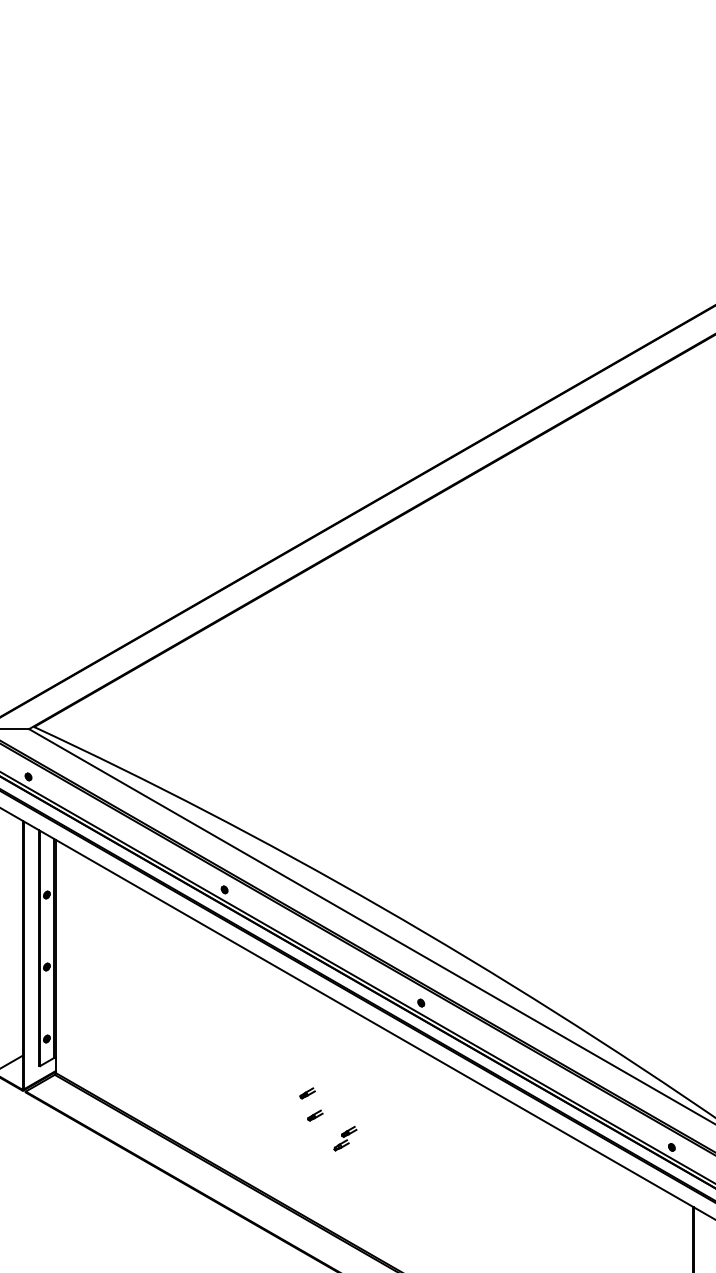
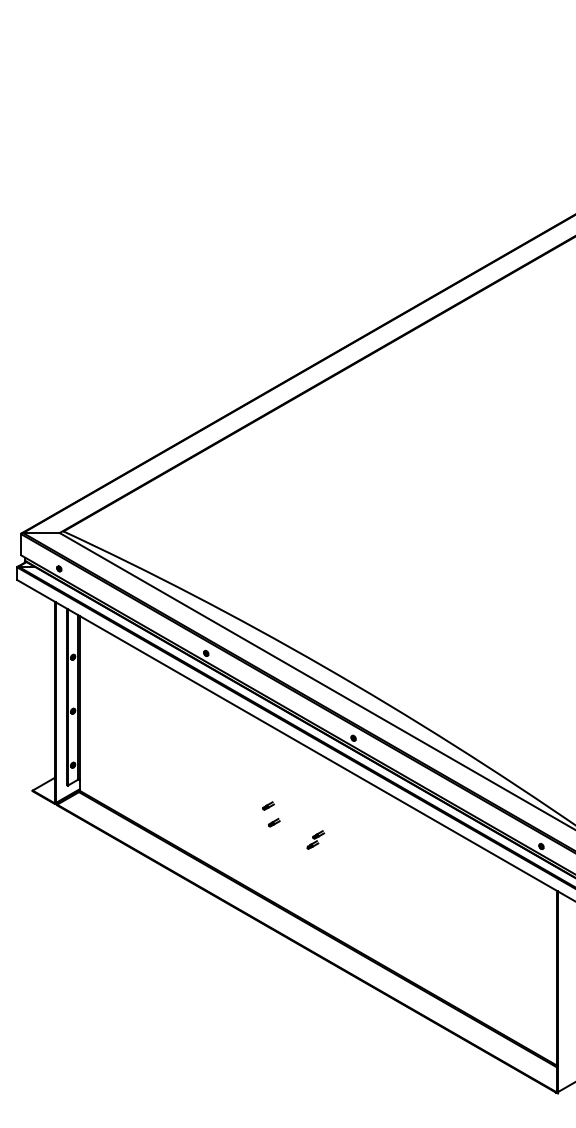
part: (345, 1138) -> (315, 839), moved

